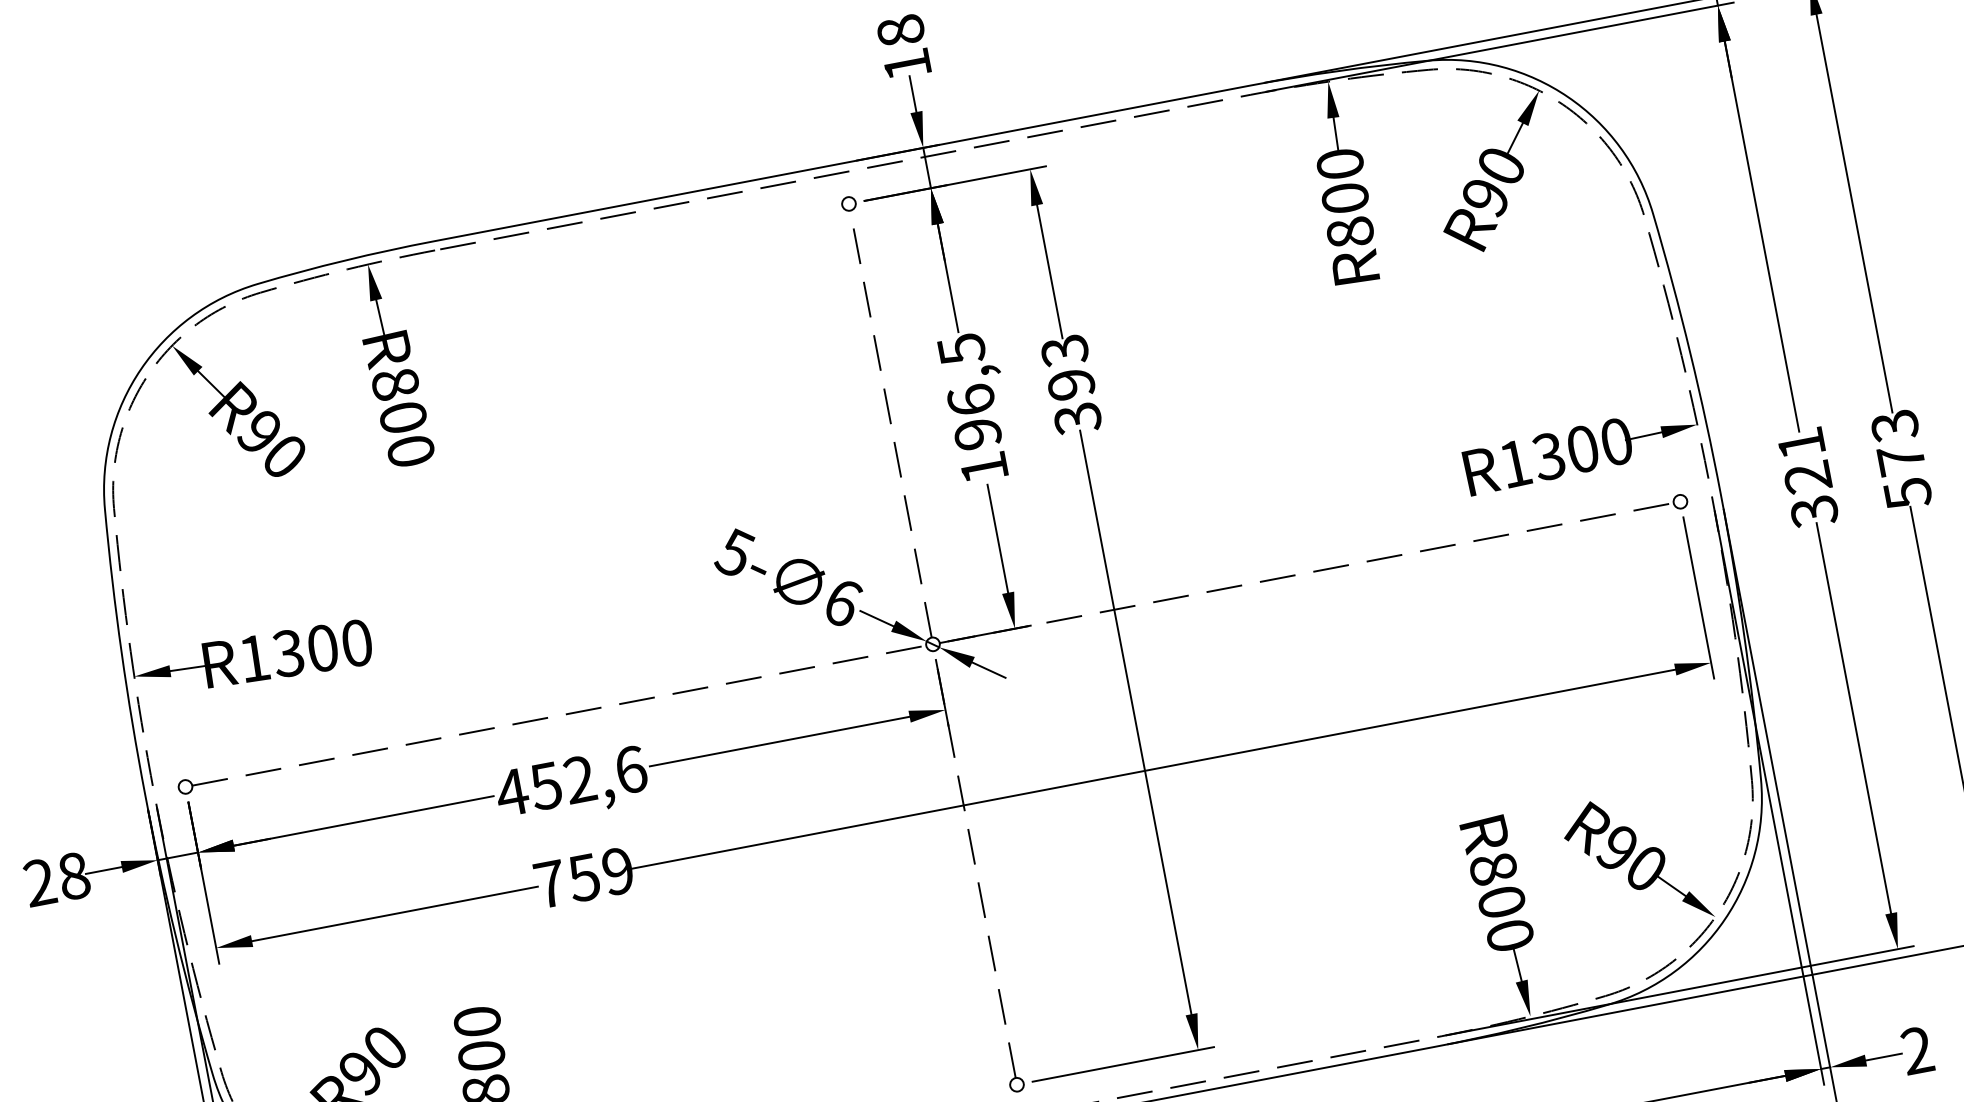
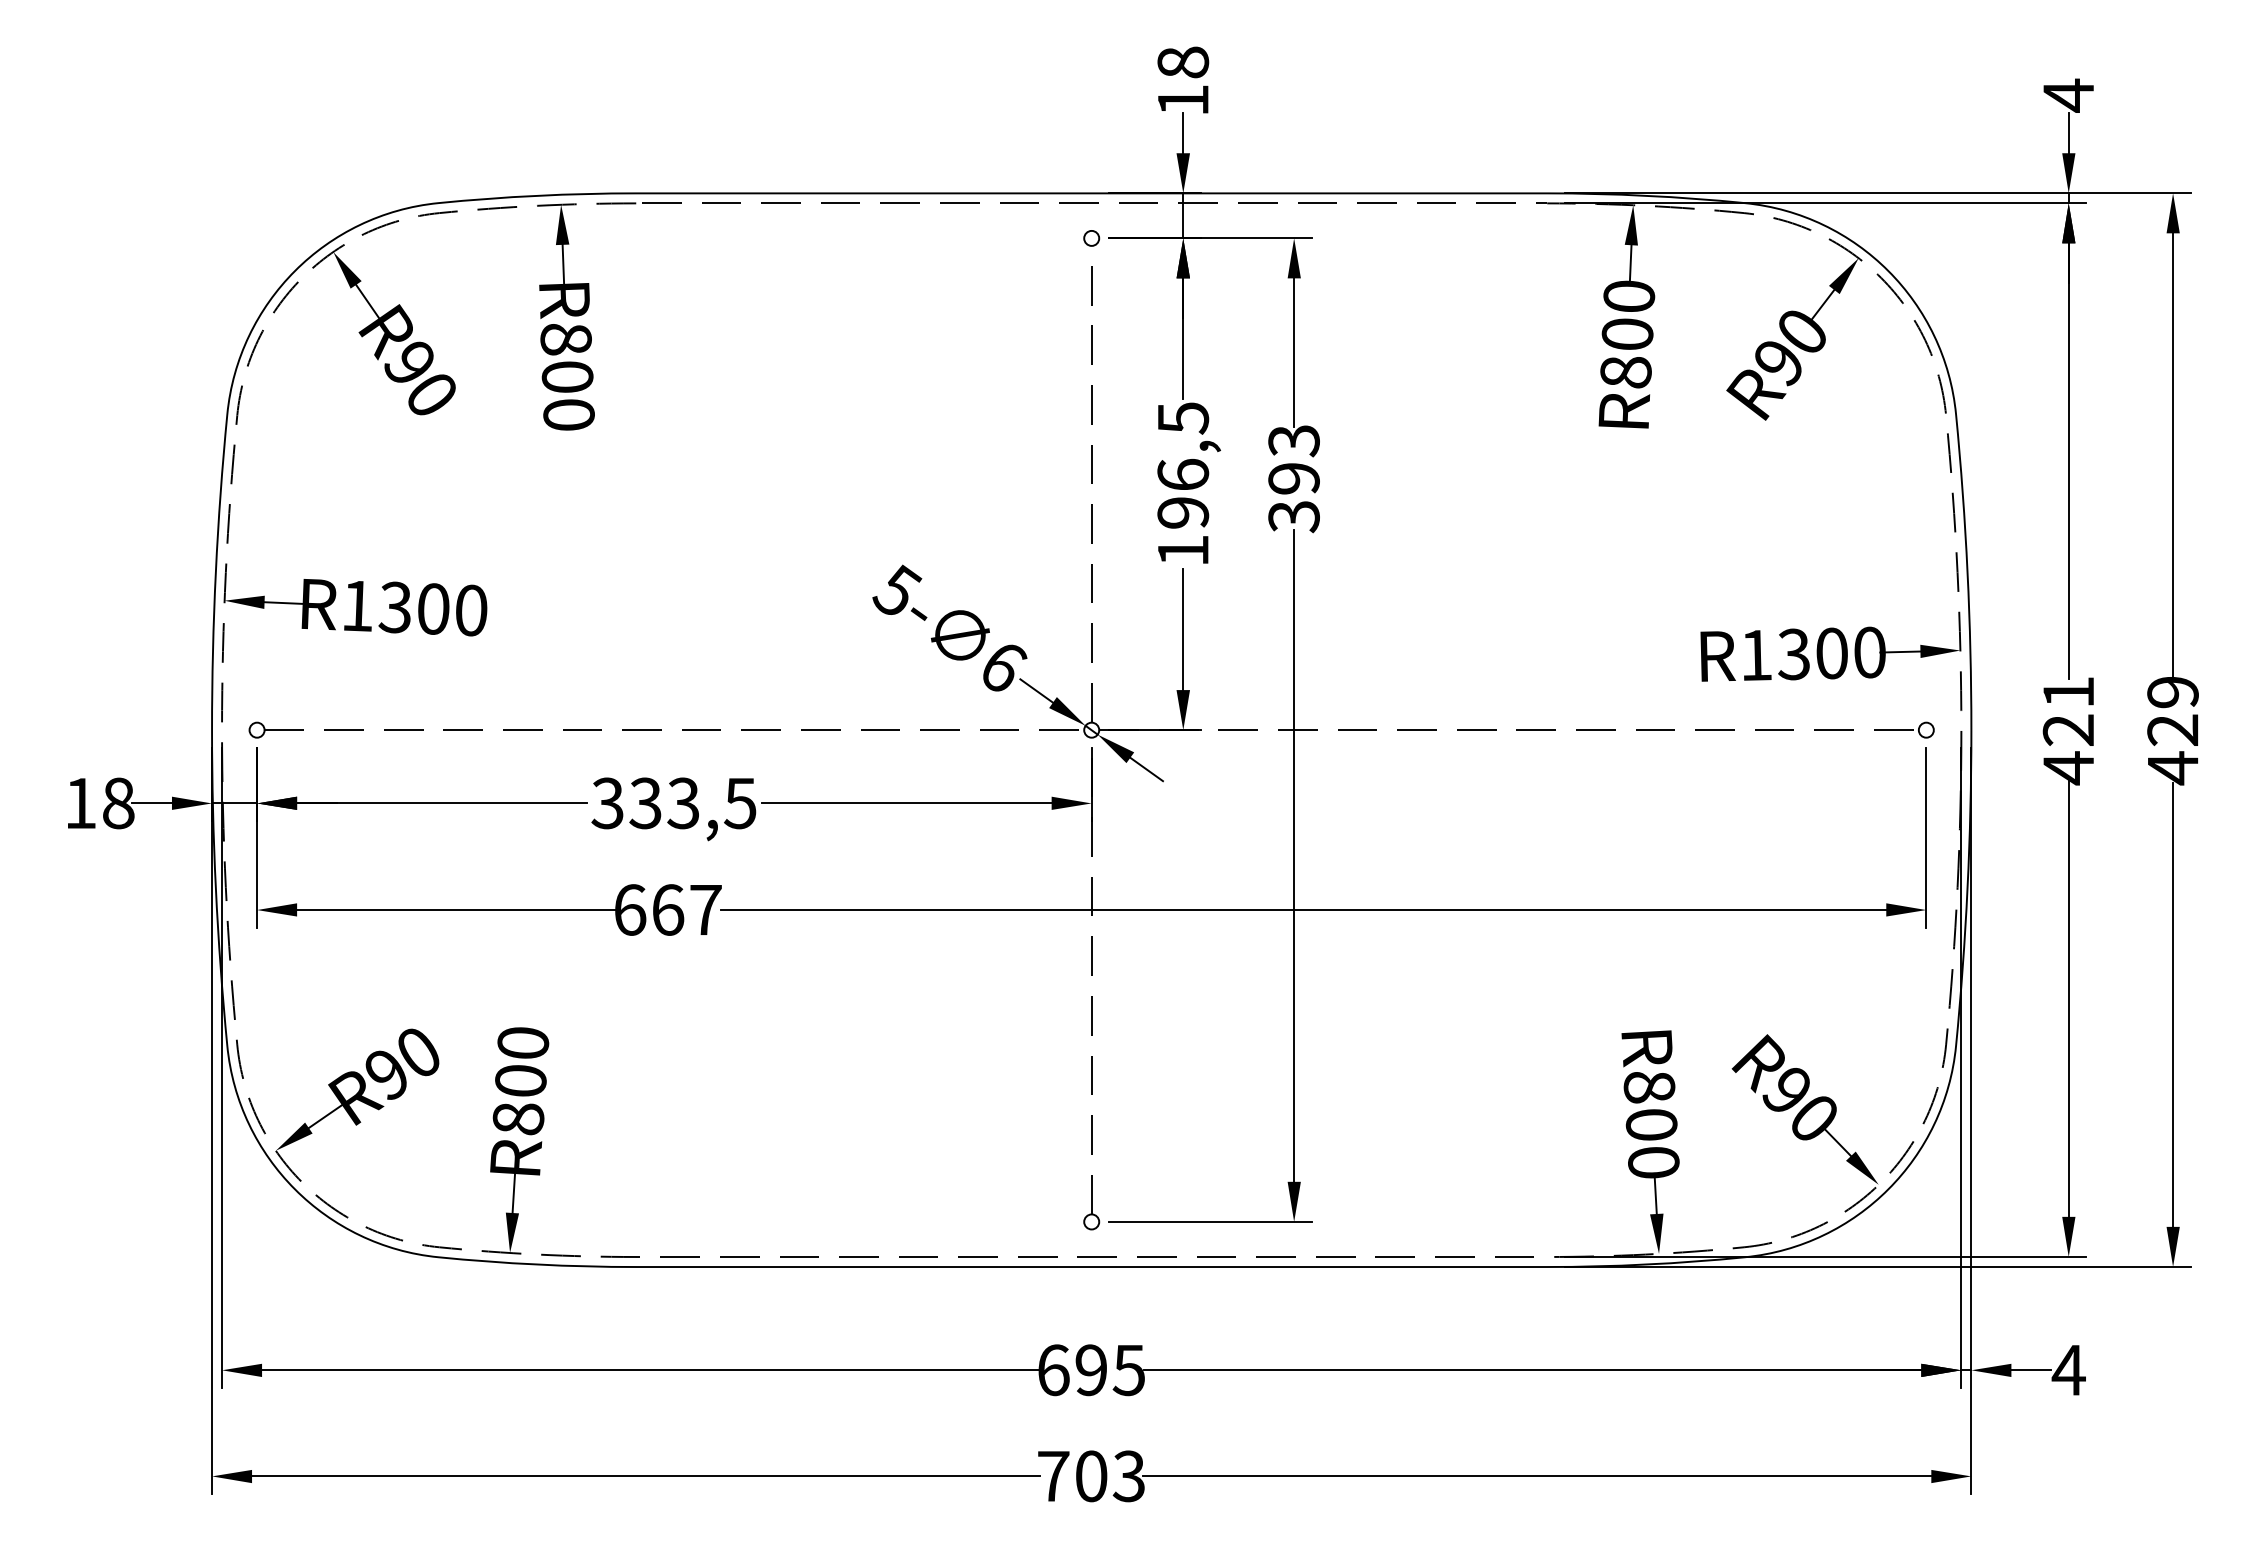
text: (1901, 460) -> (2172, 731), 573 -> 429
text: (1814, 511) -> (2068, 768), 321 -> 421
text: (570, 781) -> (673, 803), 452,6 -> 333,5
text: (583, 877) -> (667, 909), 759 -> 667
text: (39, 881) -> (80, 802), 28 -> 18
text: (1916, 1050) -> (2068, 1369), 2 -> 4

